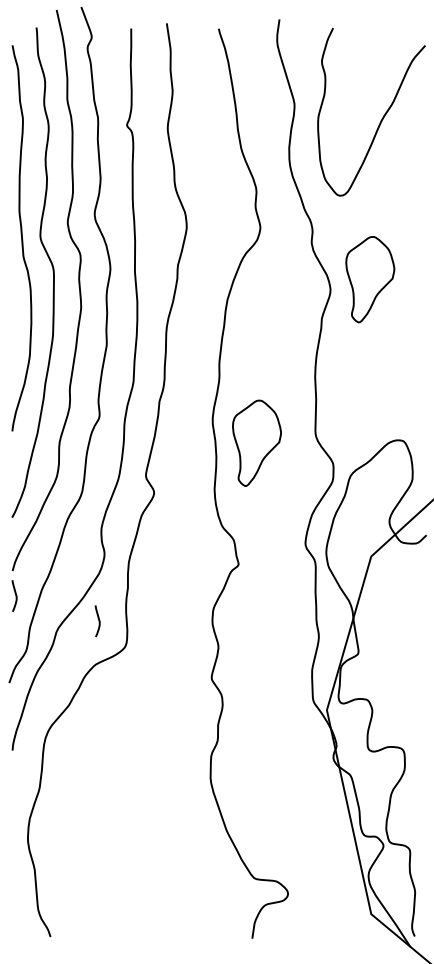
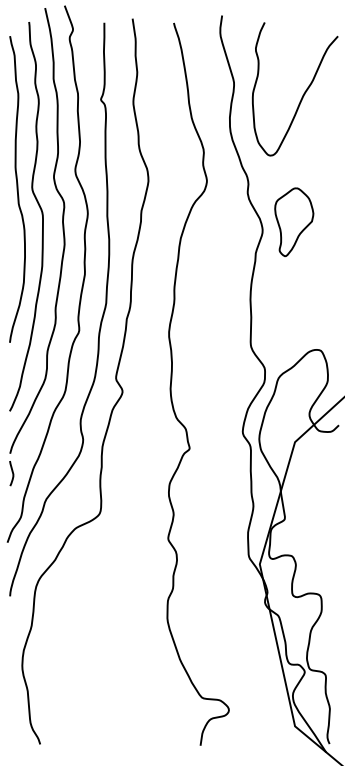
part: (257, 443) -> (204, 352), removed
curve: (98, 621) -> (78, 493), removed

